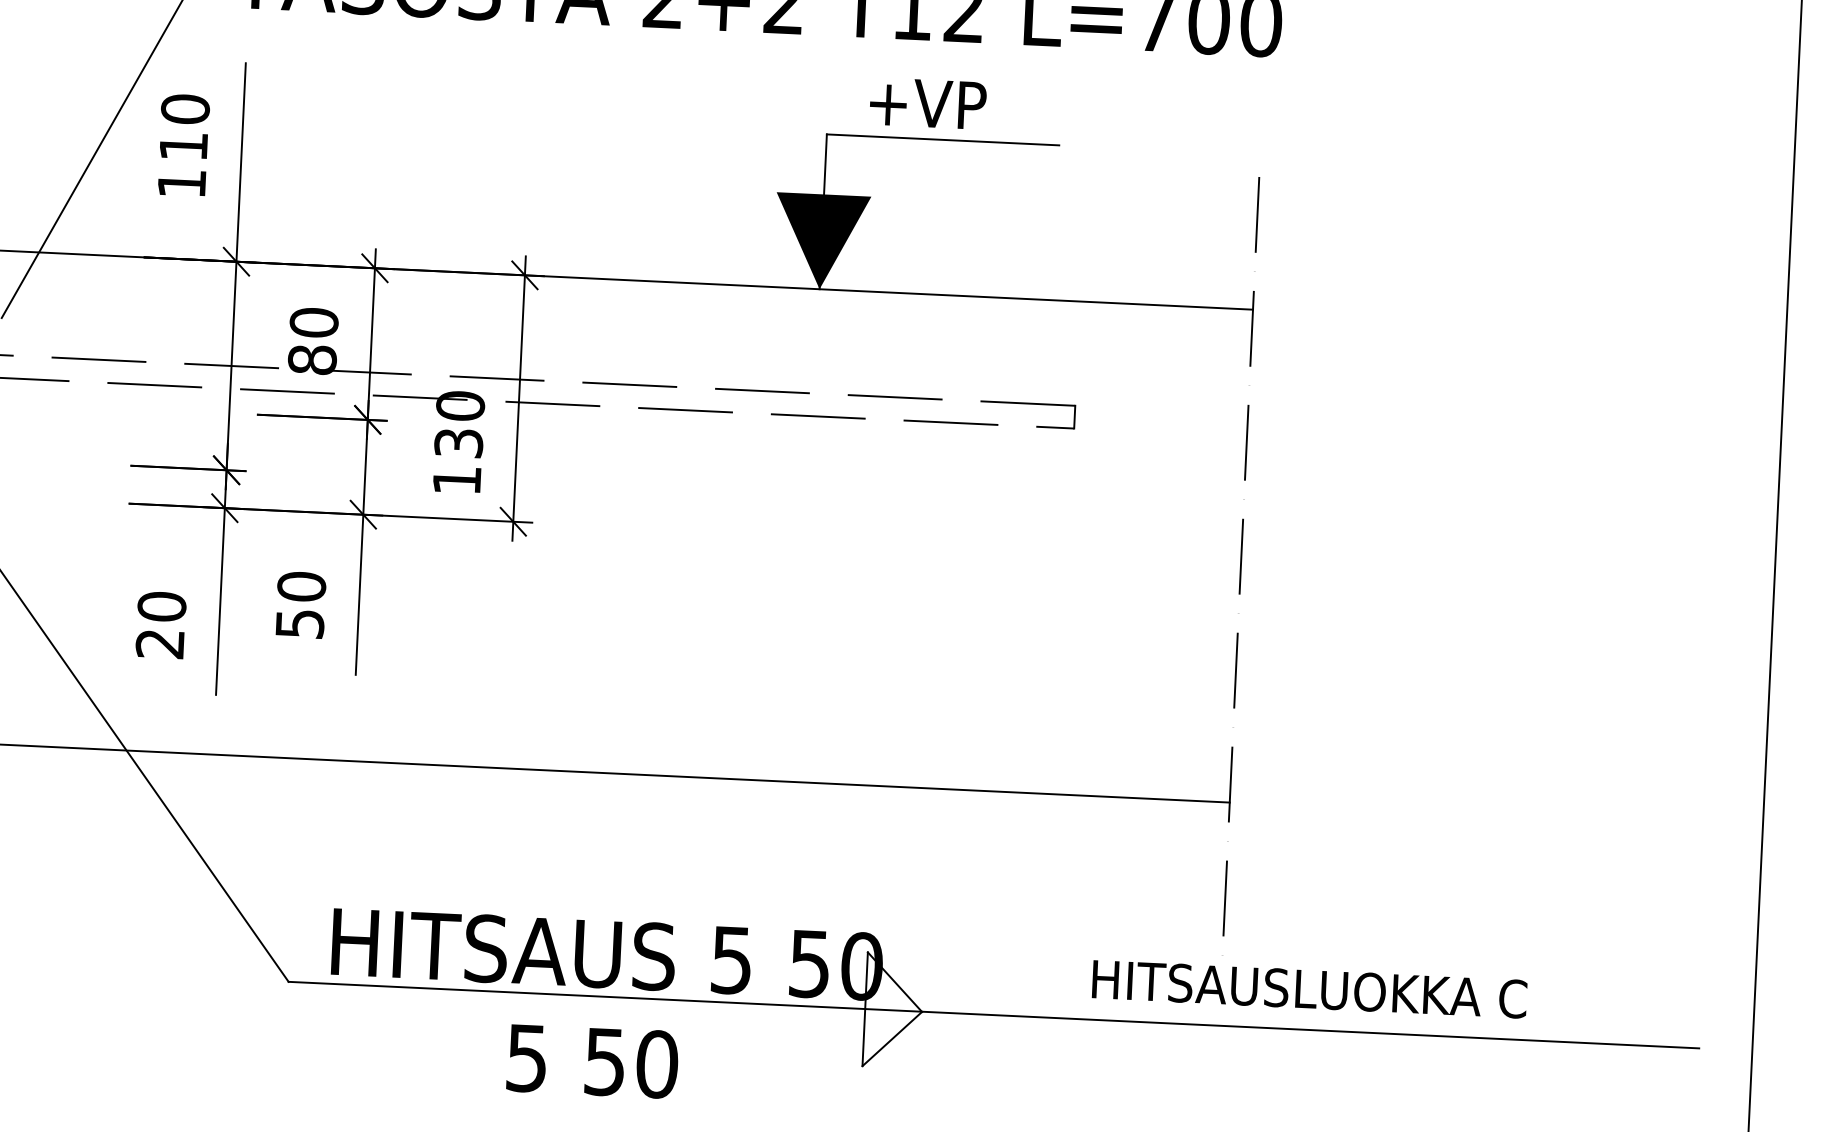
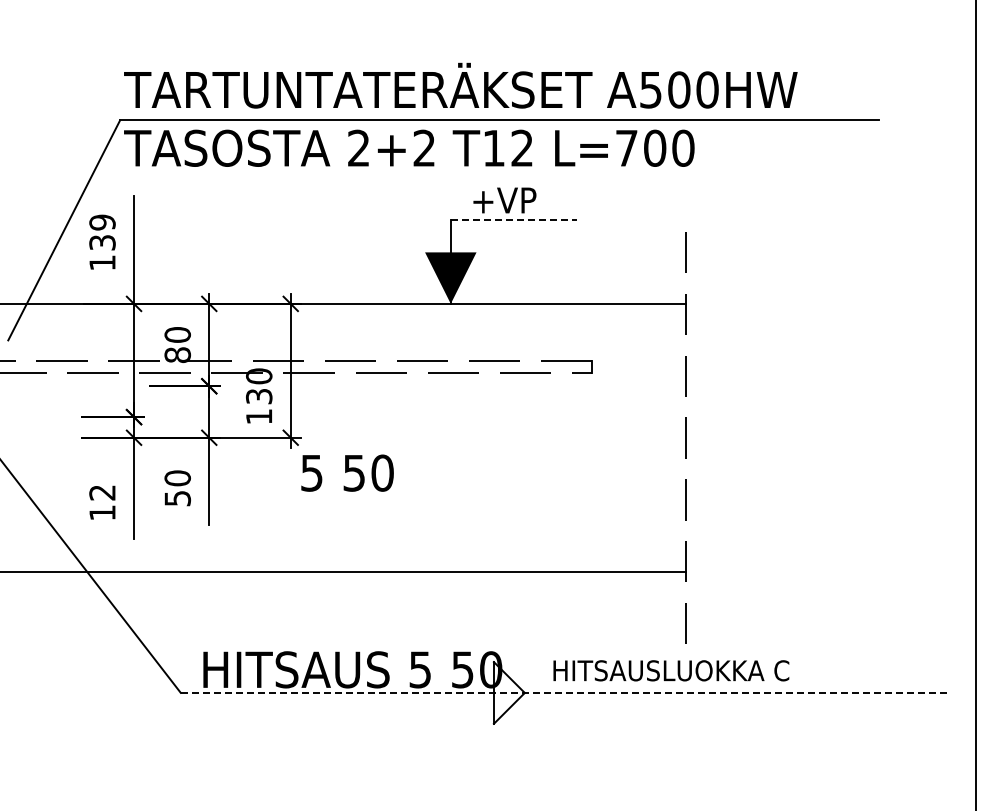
text: (184, 127) -> (102, 232), 110 -> 139
line: (944, 139) -> (514, 219), solid -> dashed
text: (161, 624) -> (102, 502), 20 -> 12
text: (1310, 988) -> (671, 670), moved
line: (995, 1014) -> (564, 692), solid -> dashed
text: (592, 1060) -> (347, 472), moved

